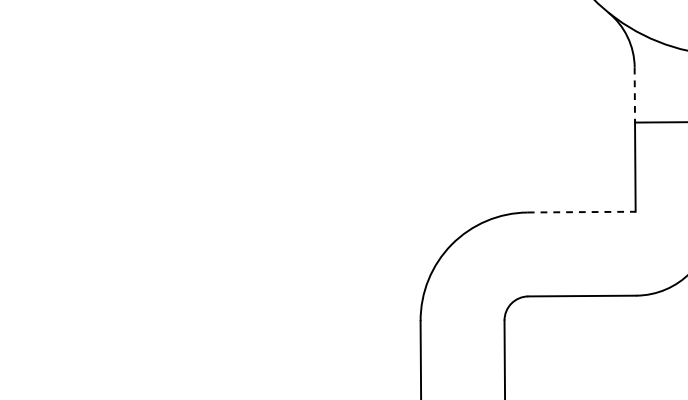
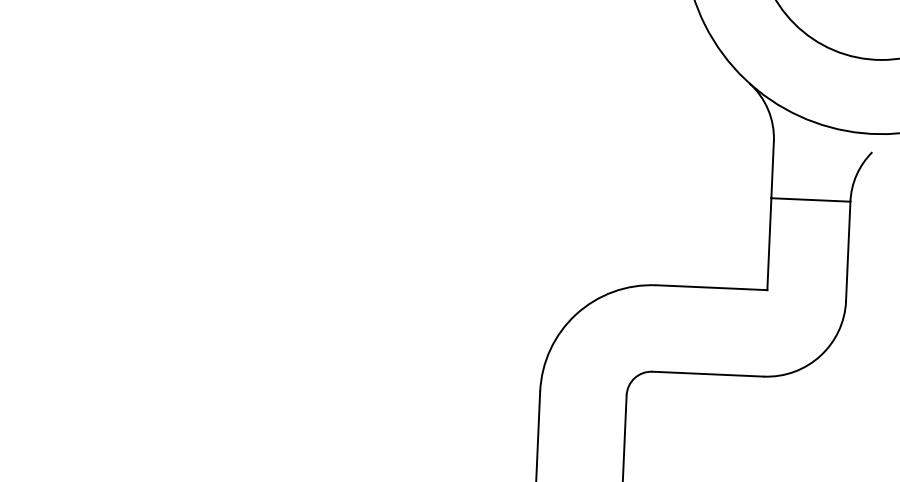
line: (634, 95) -> (772, 170), dashed -> solid
line: (581, 211) -> (711, 287), dashed -> solid

